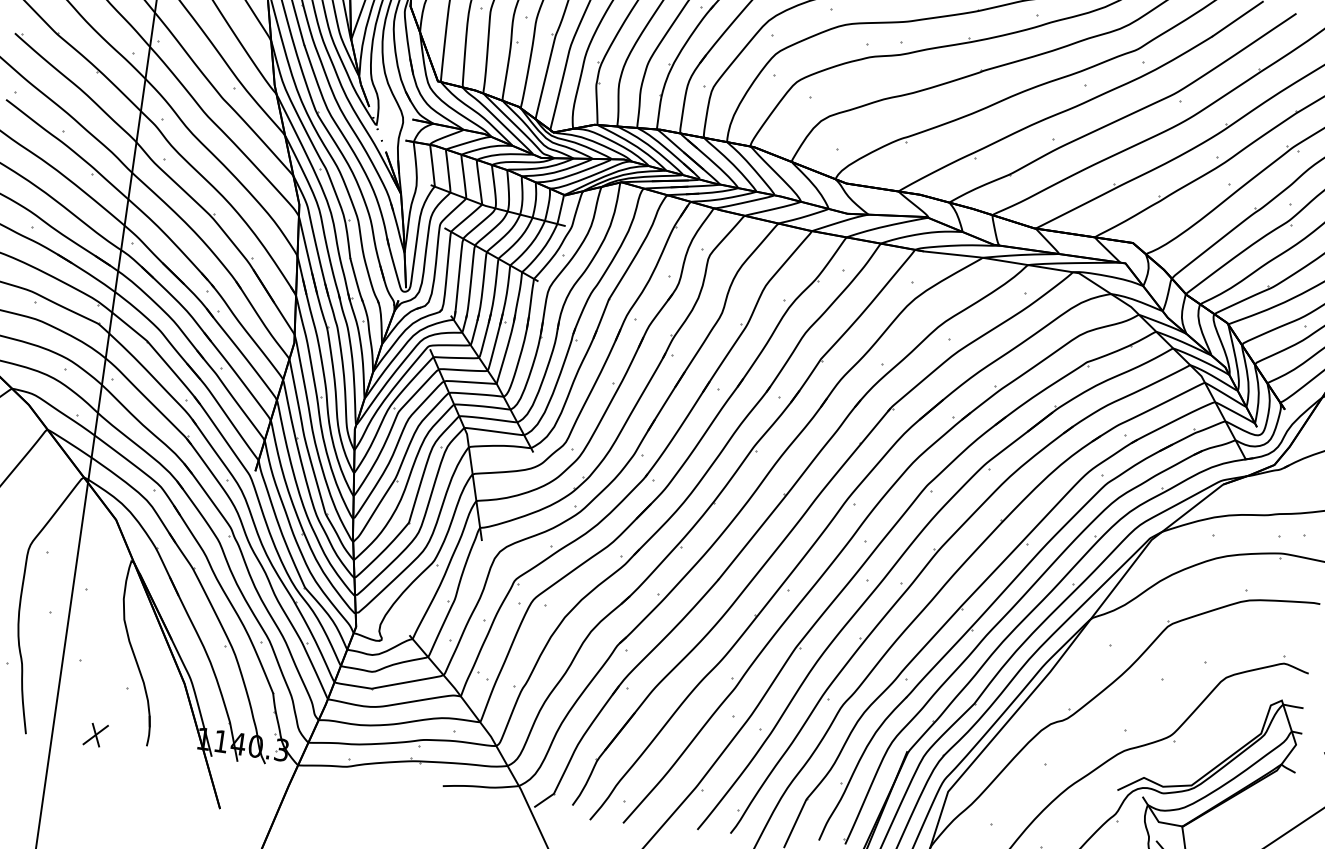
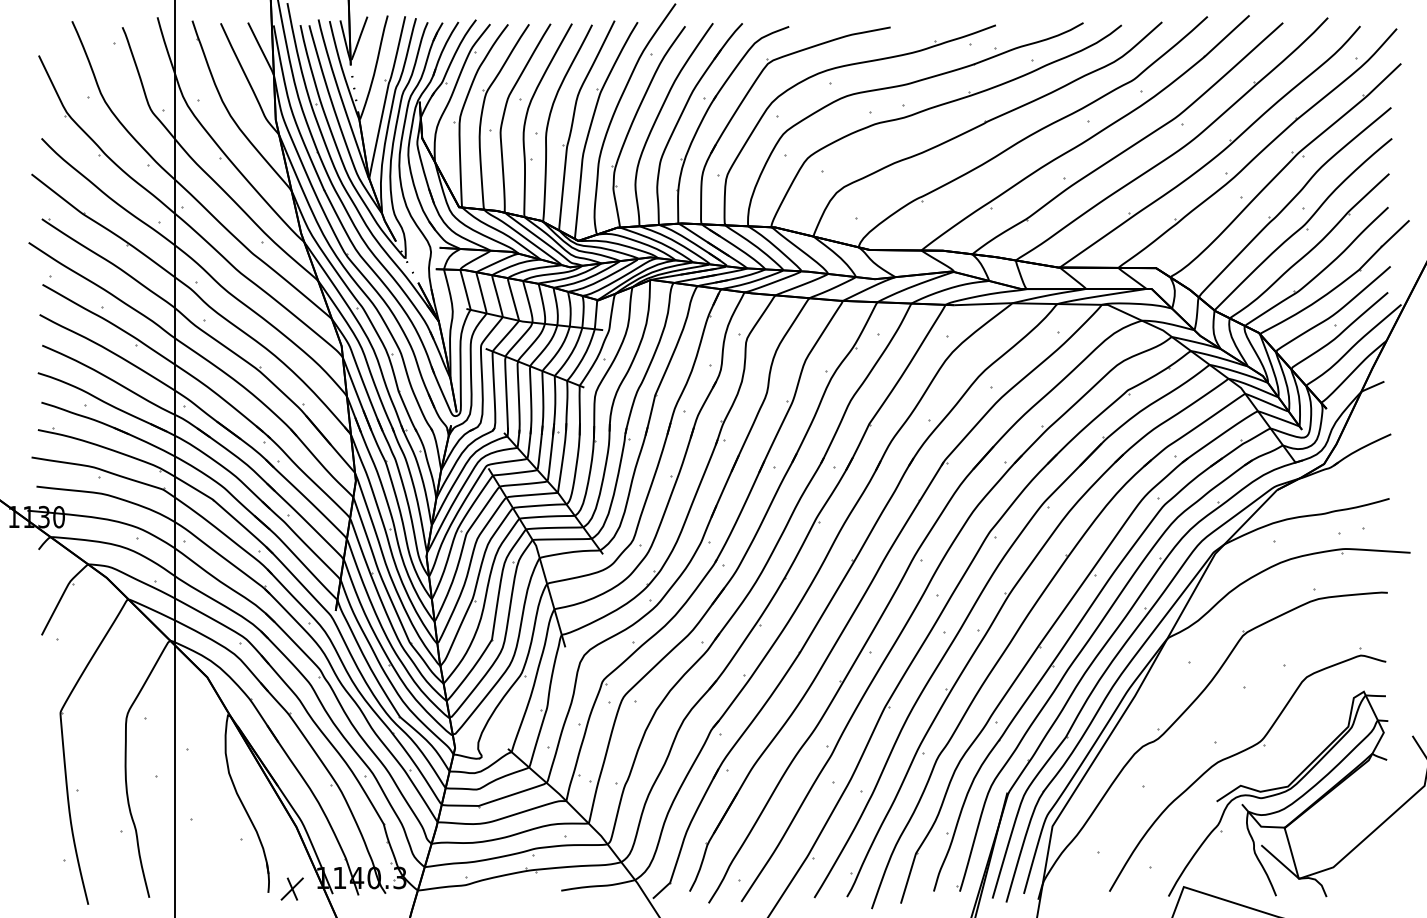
part: (95, 734) -> (291, 888), moved

